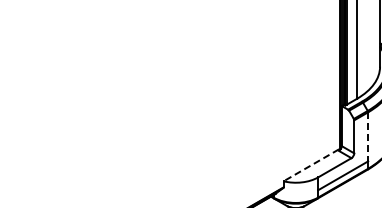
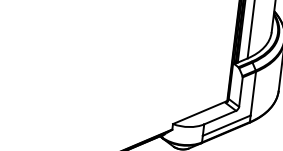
line: (368, 136) -> (253, 93), dashed -> solid
line: (311, 165) -> (199, 113), dashed -> solid

